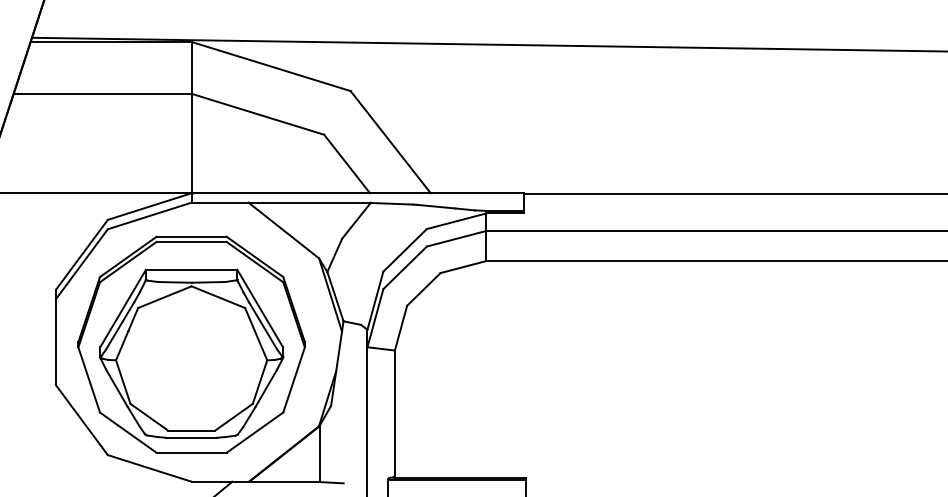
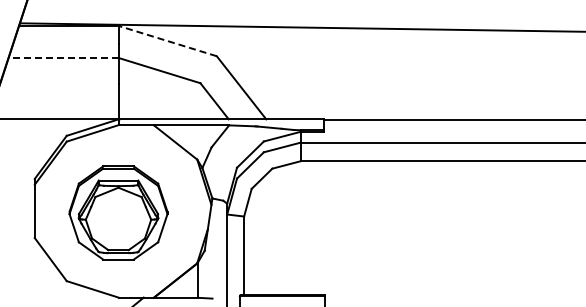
line: (270, 65) -> (167, 40), solid -> dashed
line: (102, 93) -> (63, 57), solid -> dashed
part: (191, 343) -> (118, 212), size x0.7

